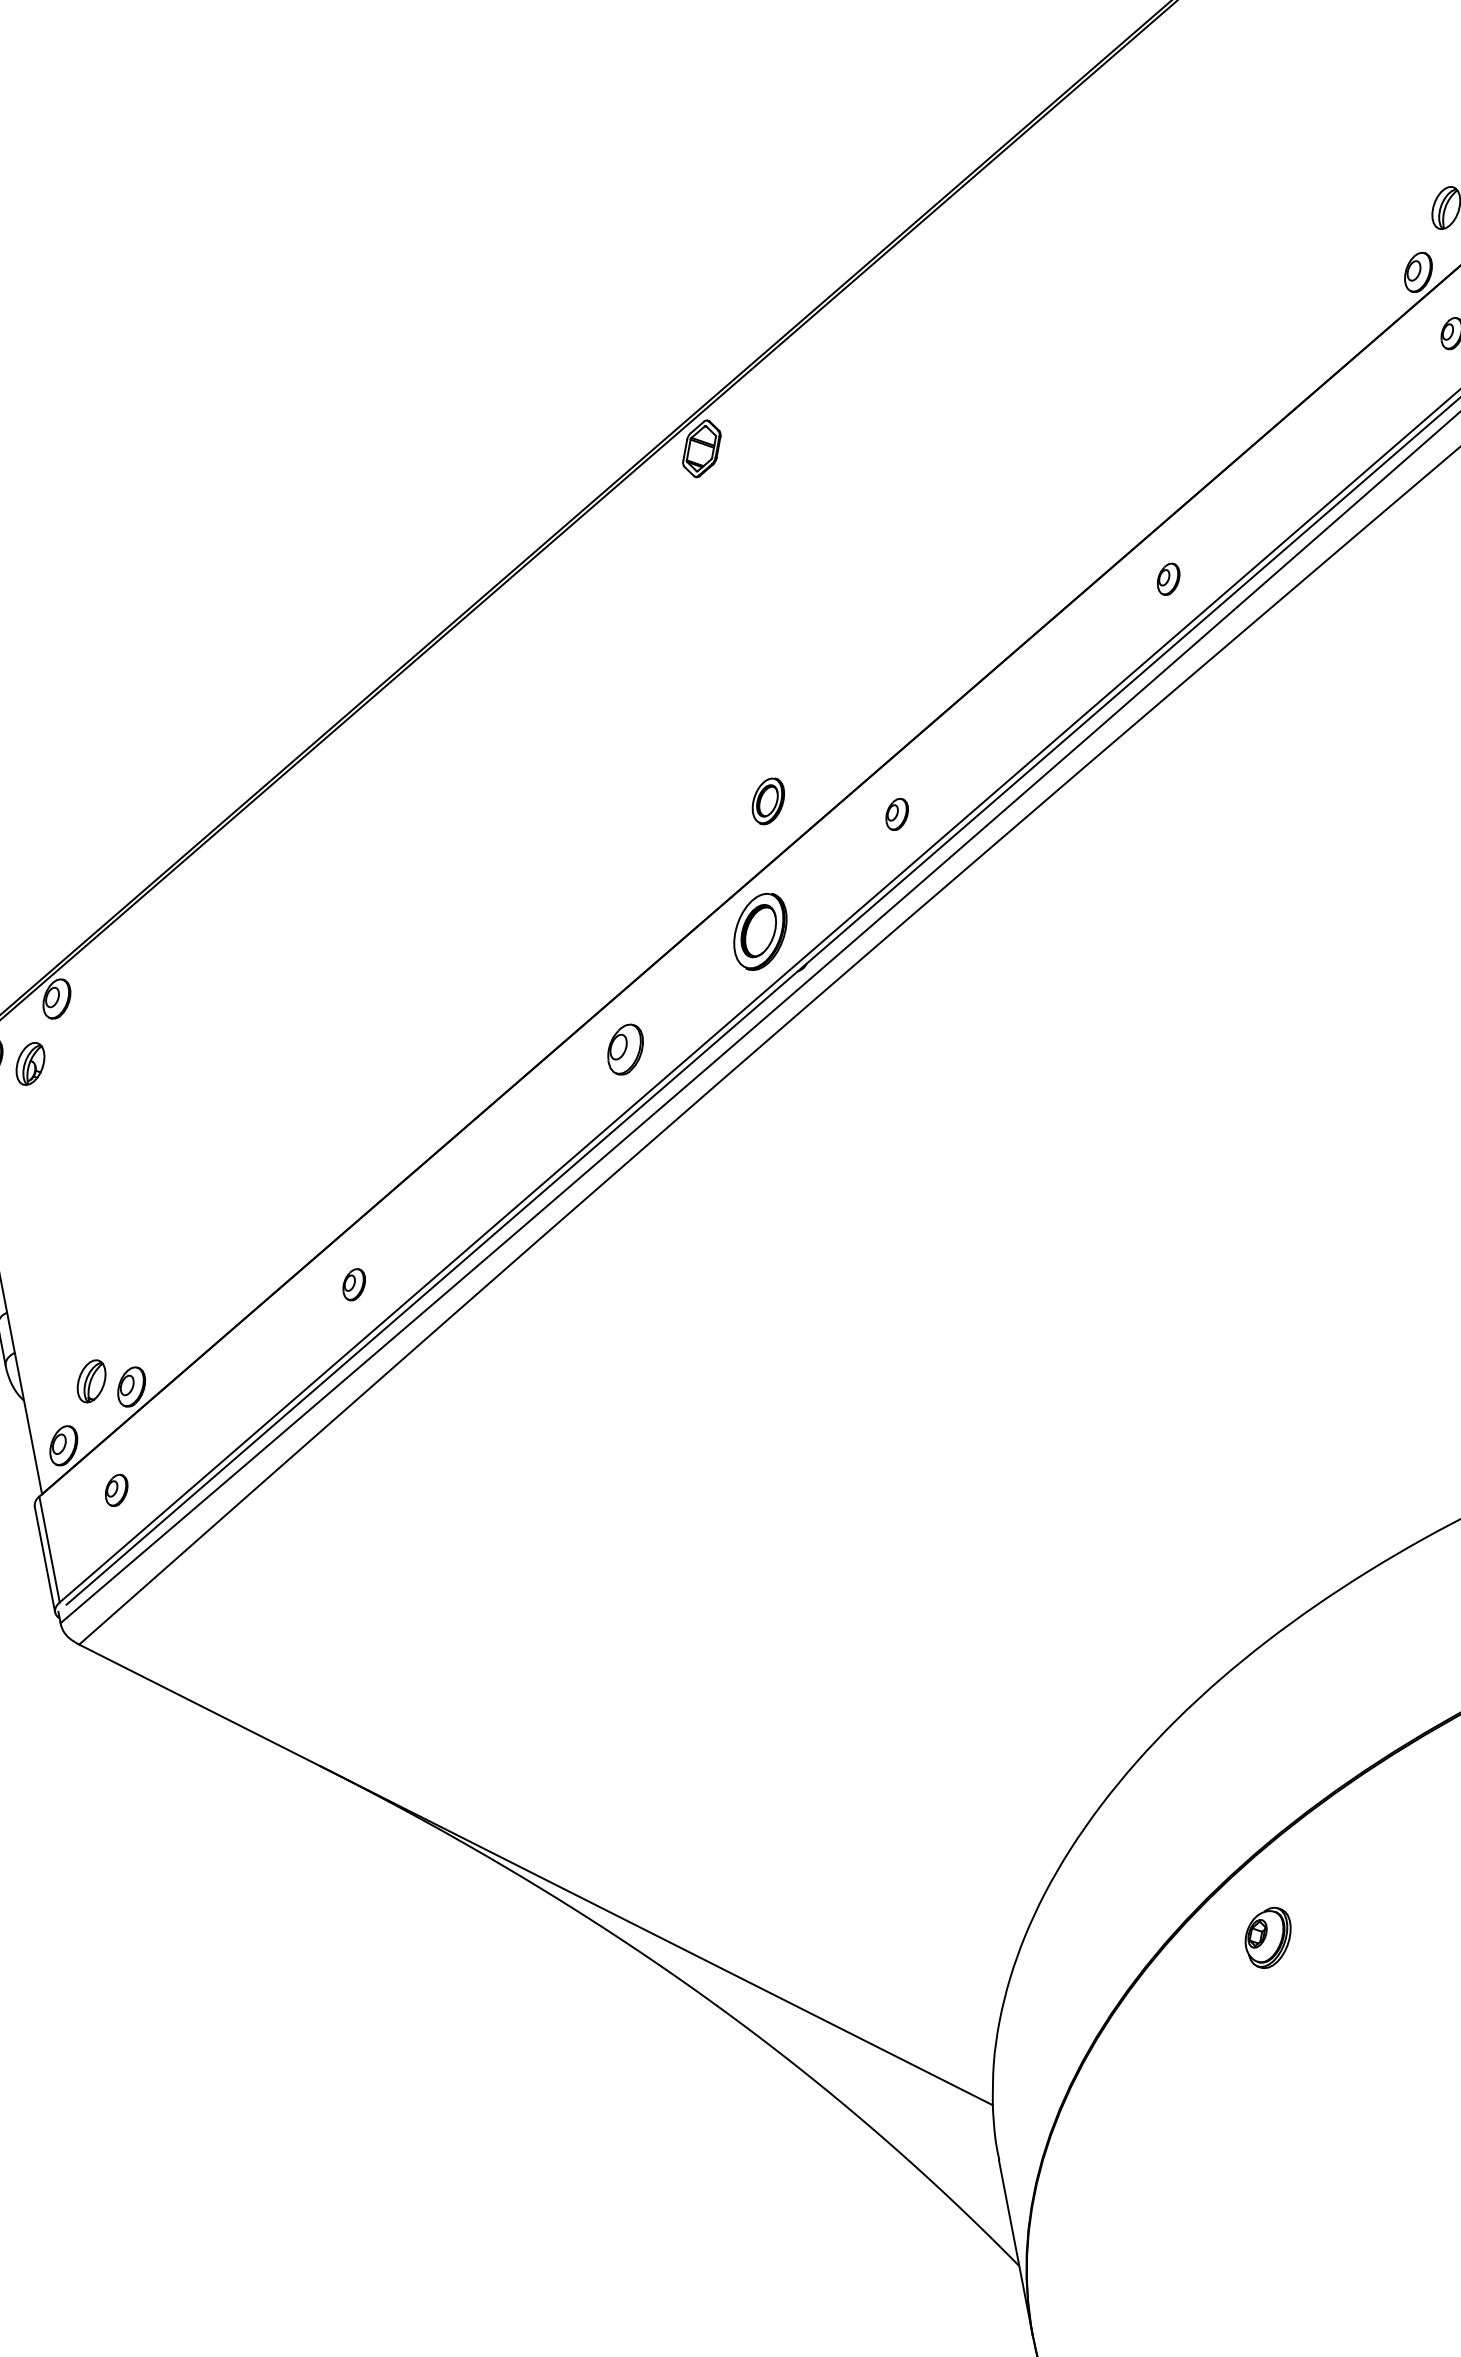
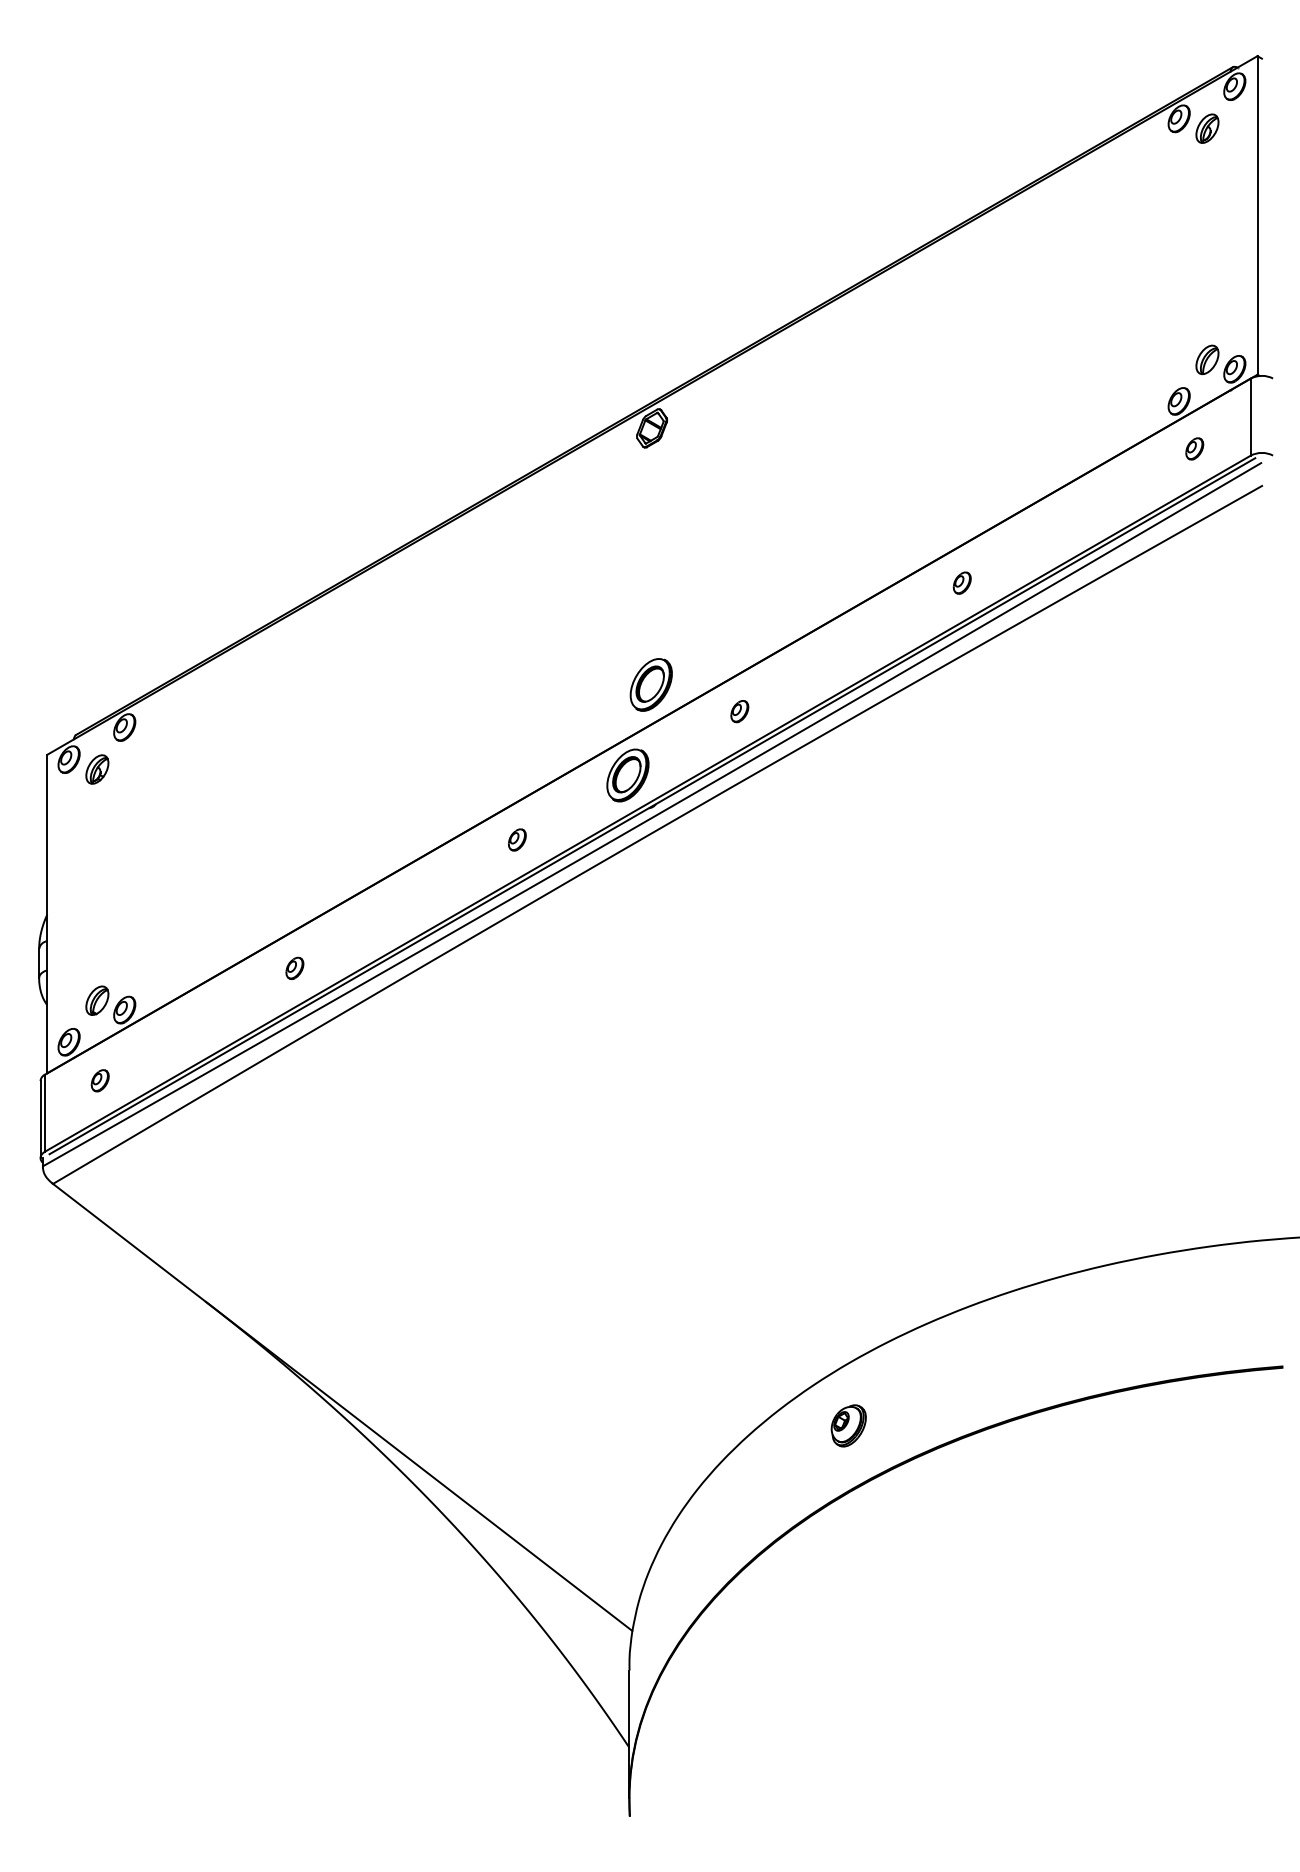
part: (767, 800) -> (650, 684), size x1.67
part: (625, 1048) -> (517, 839), size x0.62
part: (1268, 1937) -> (848, 1425), moved

